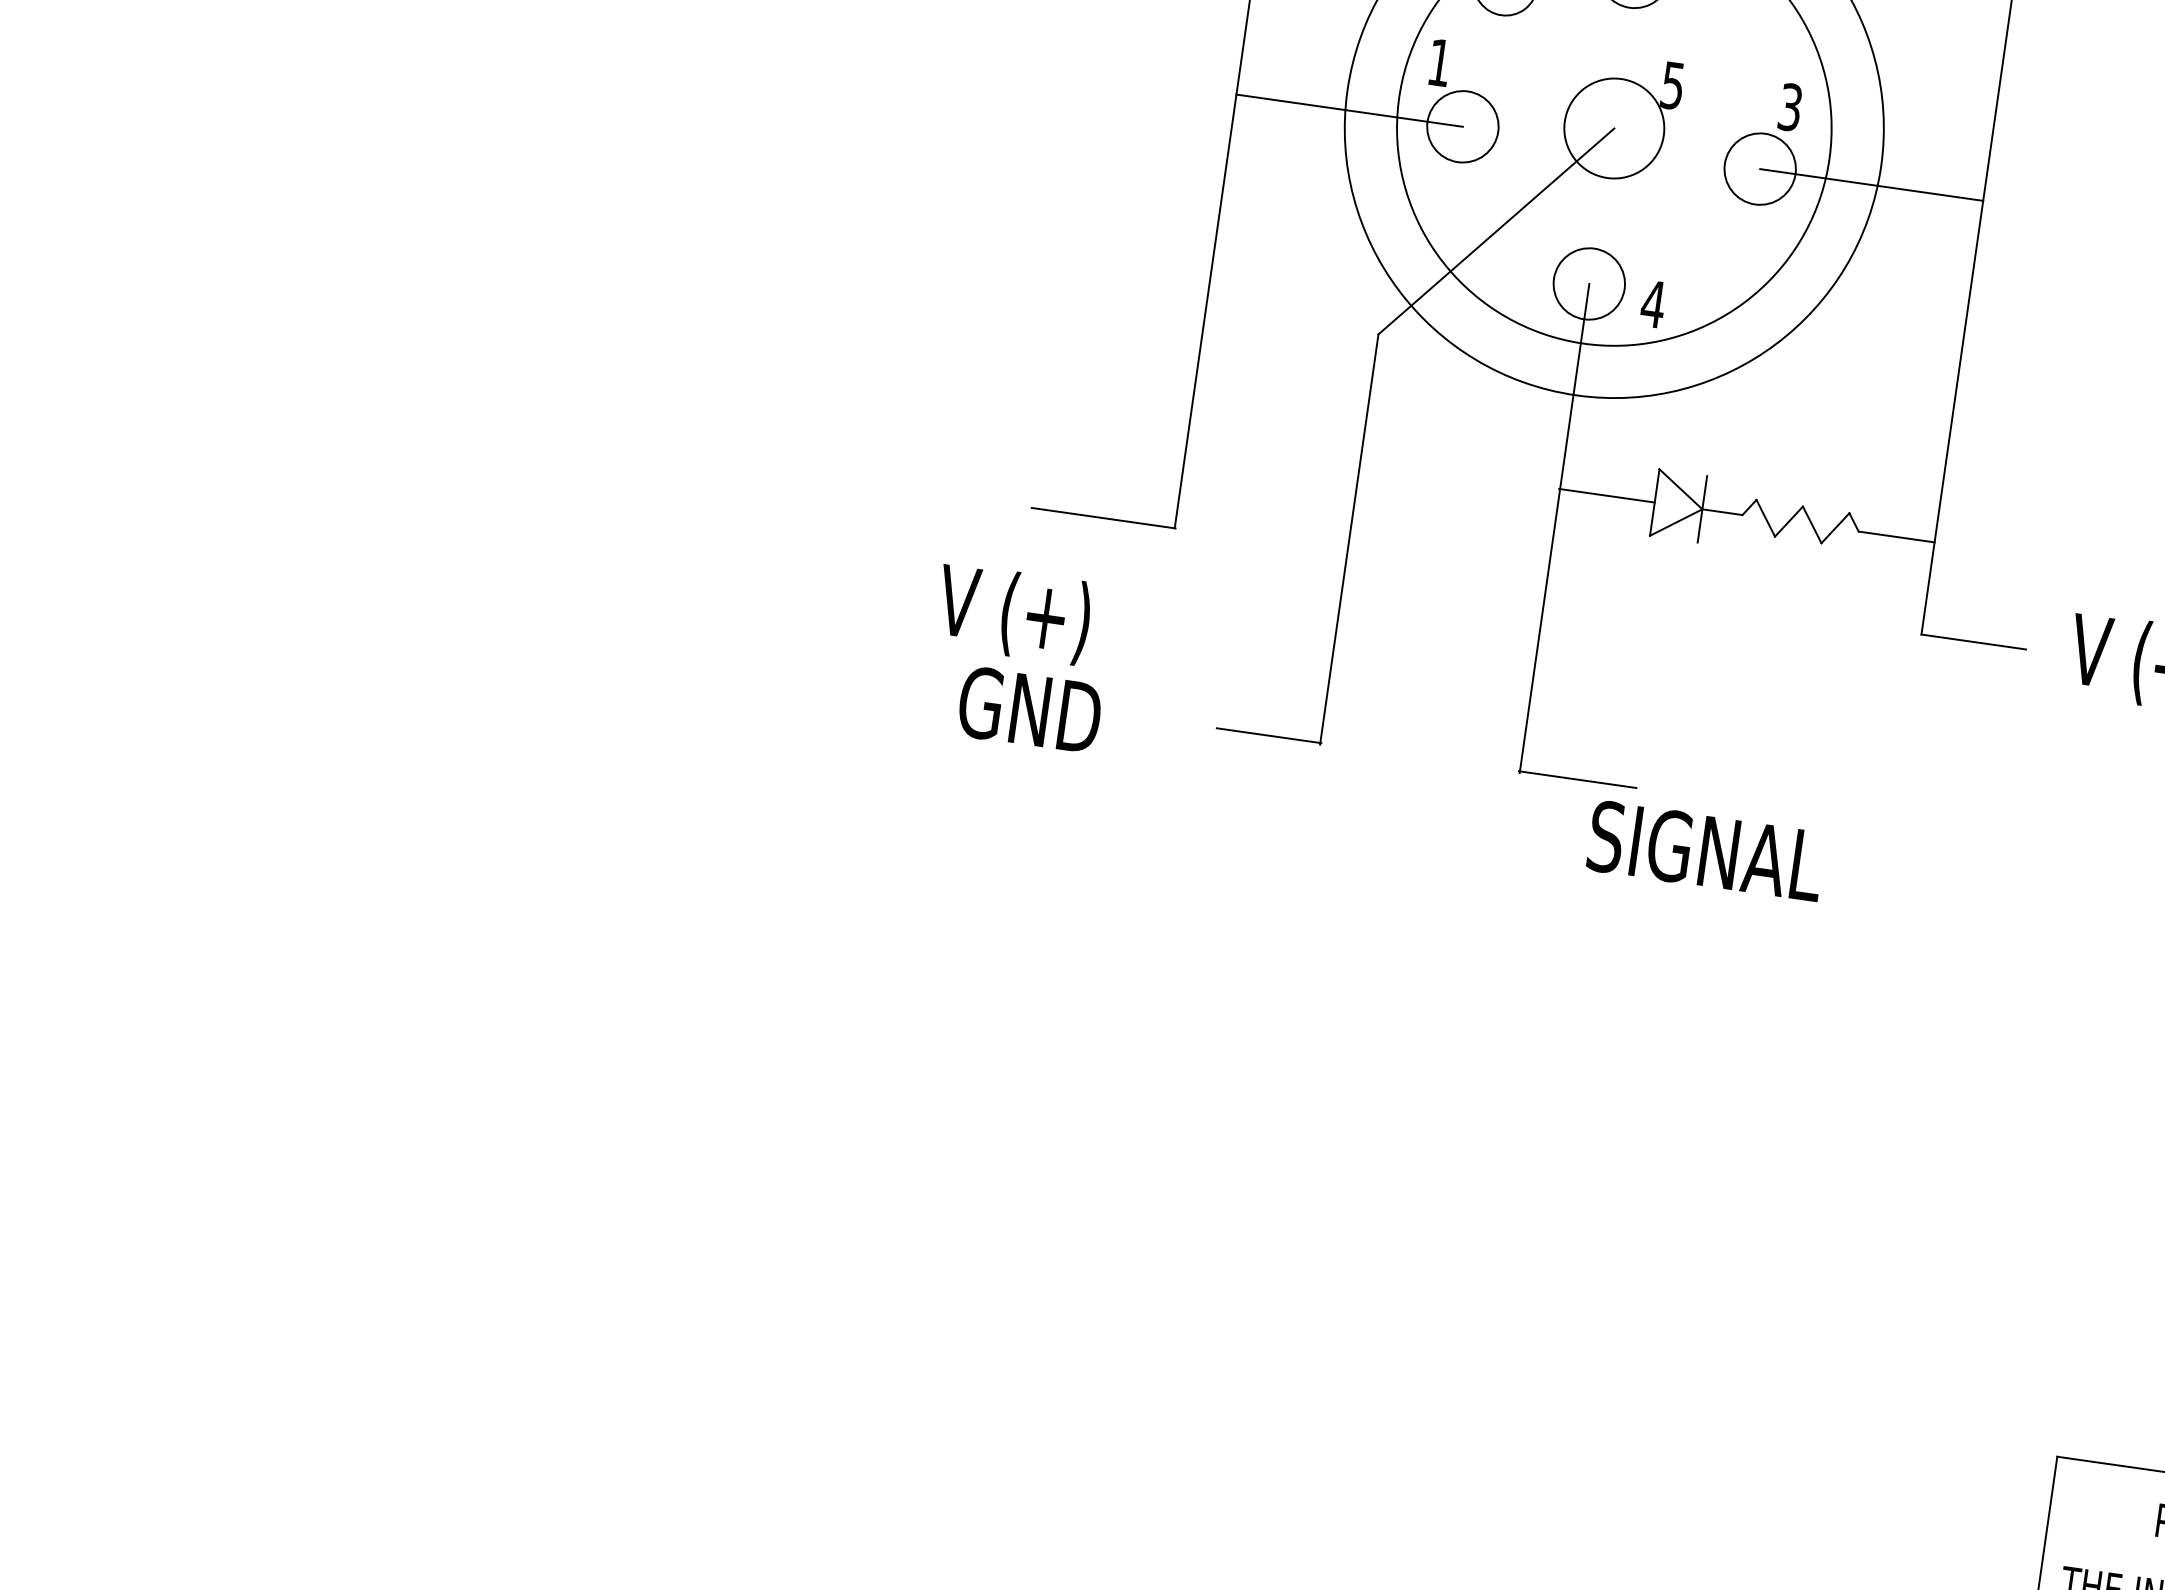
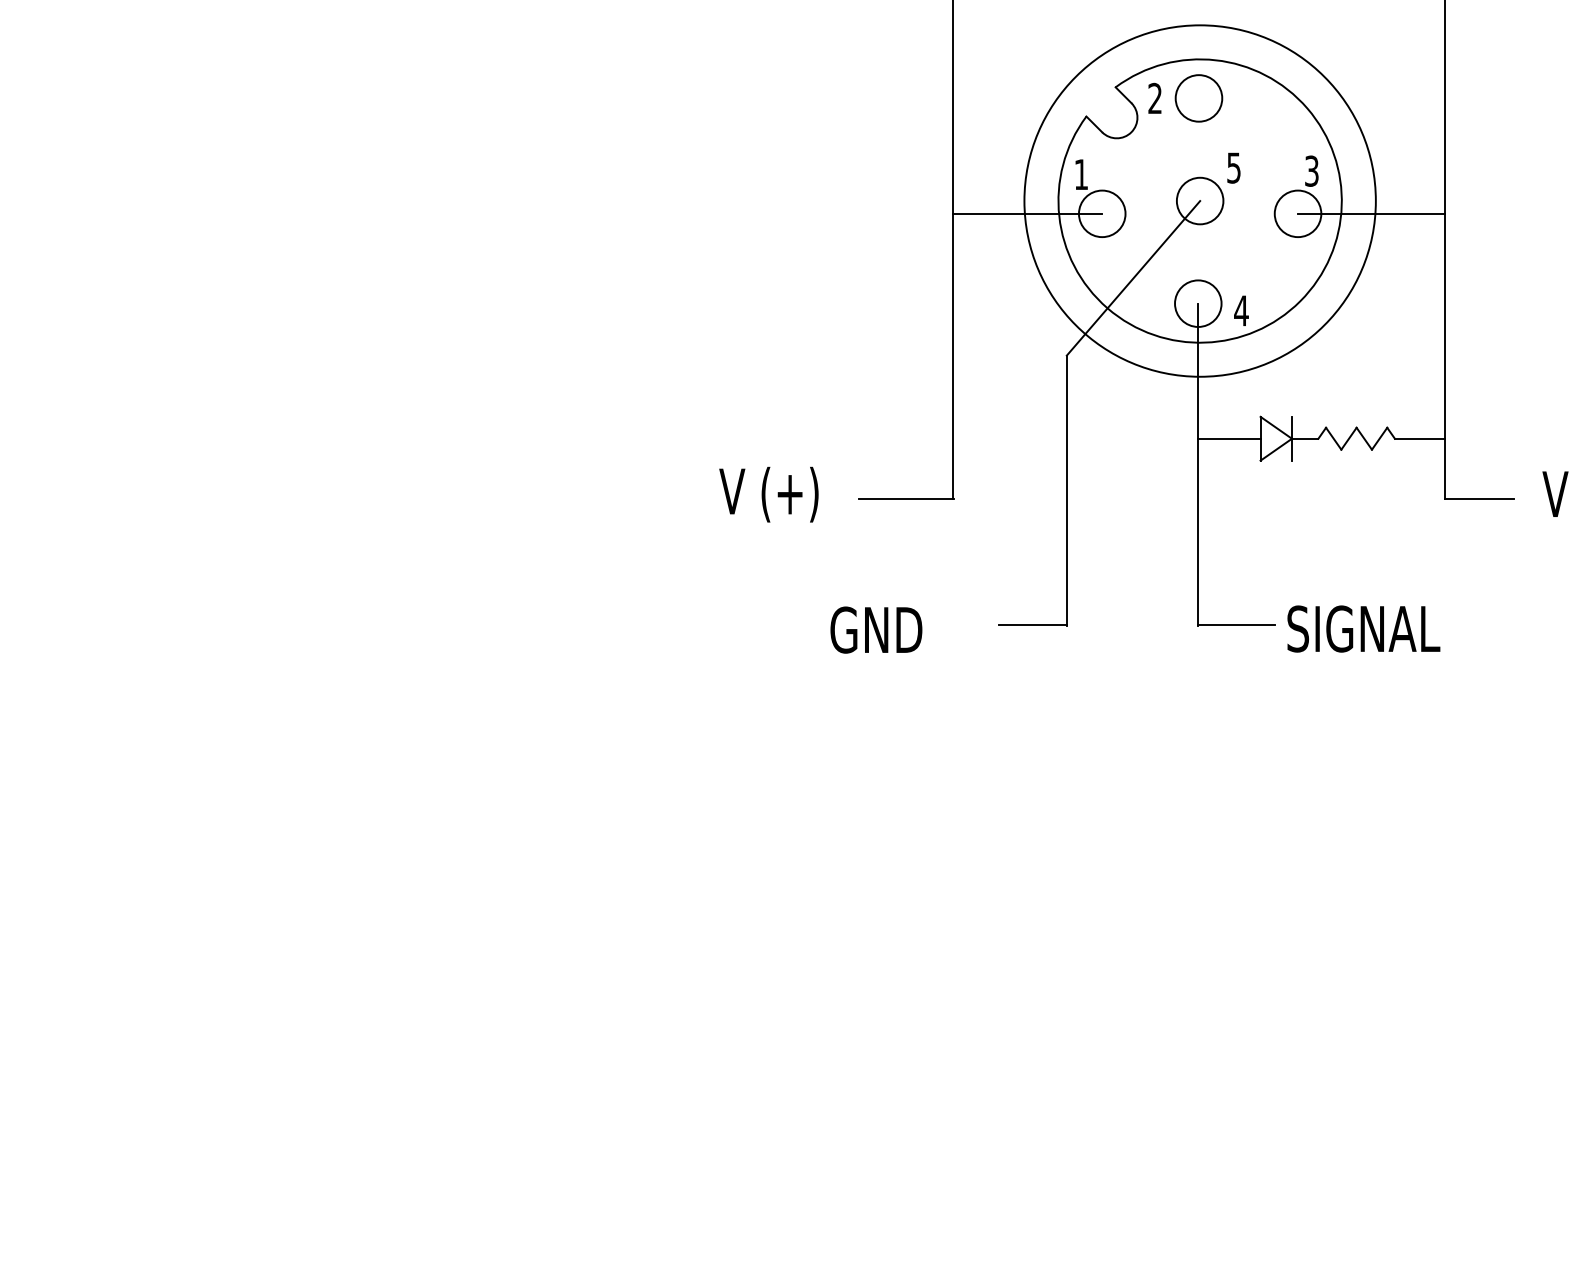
circle: (1613, 127) -> (1199, 200), size x0.71
text: (1012, 613) -> (768, 494), moved
text: (1705, 850) -> (1363, 628), moved

